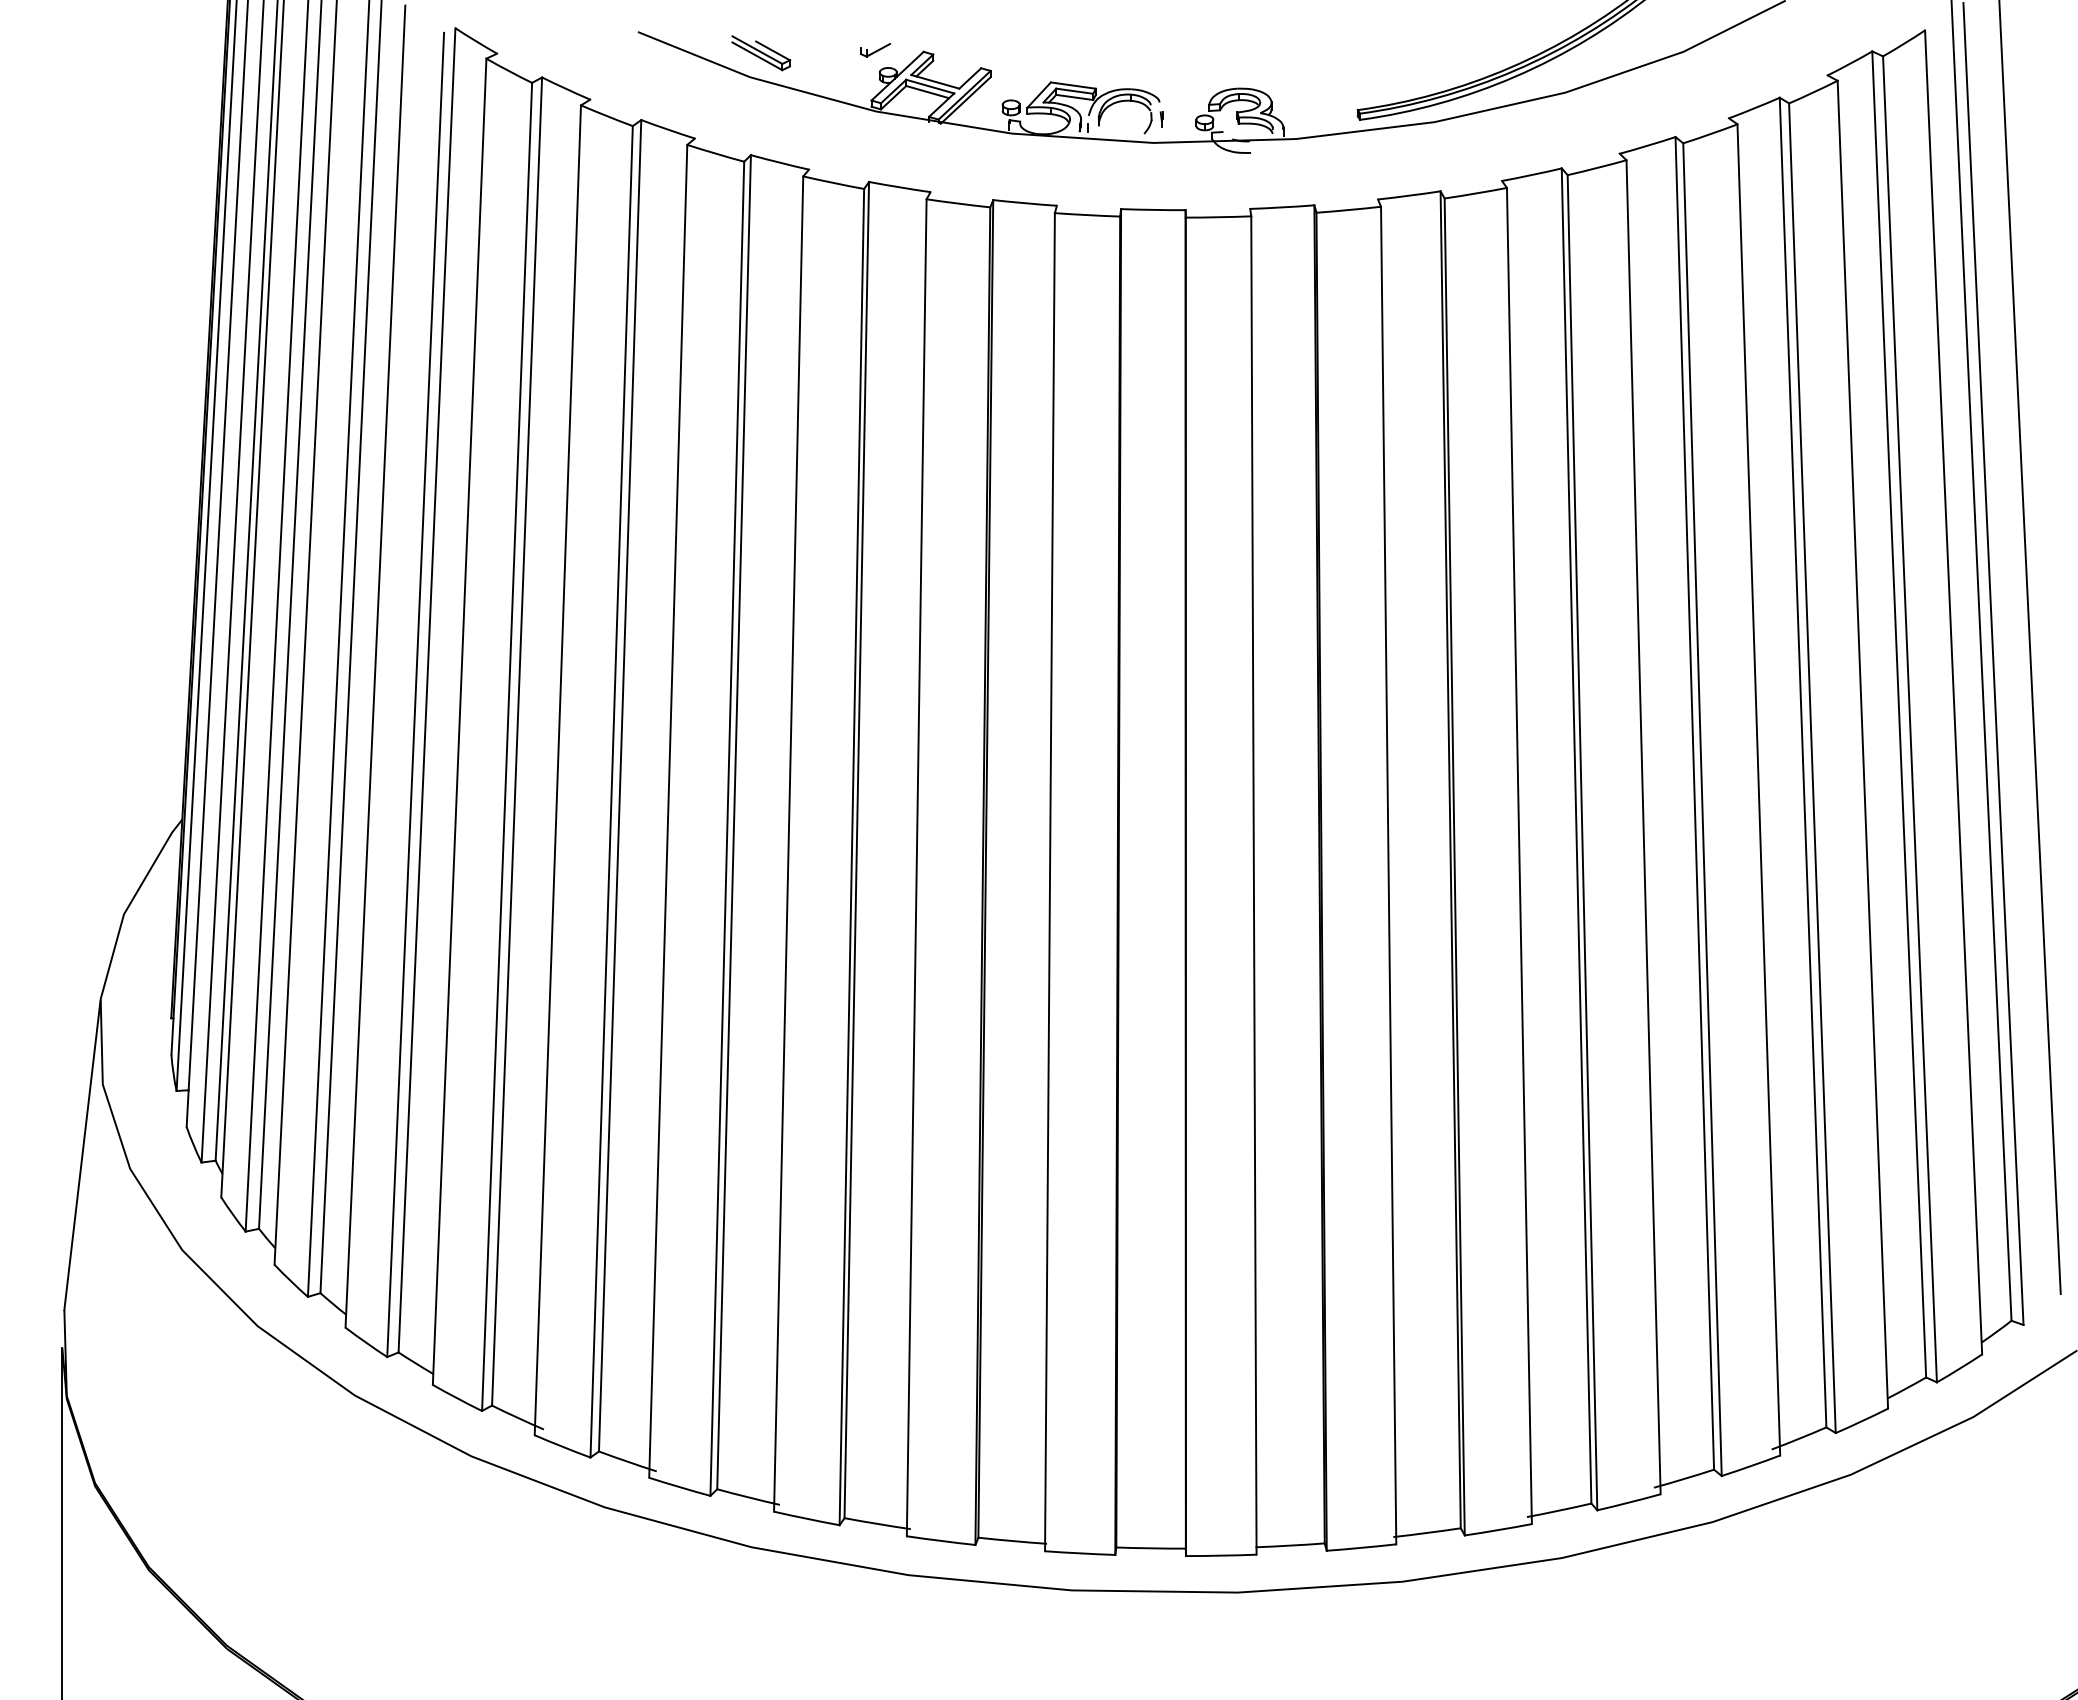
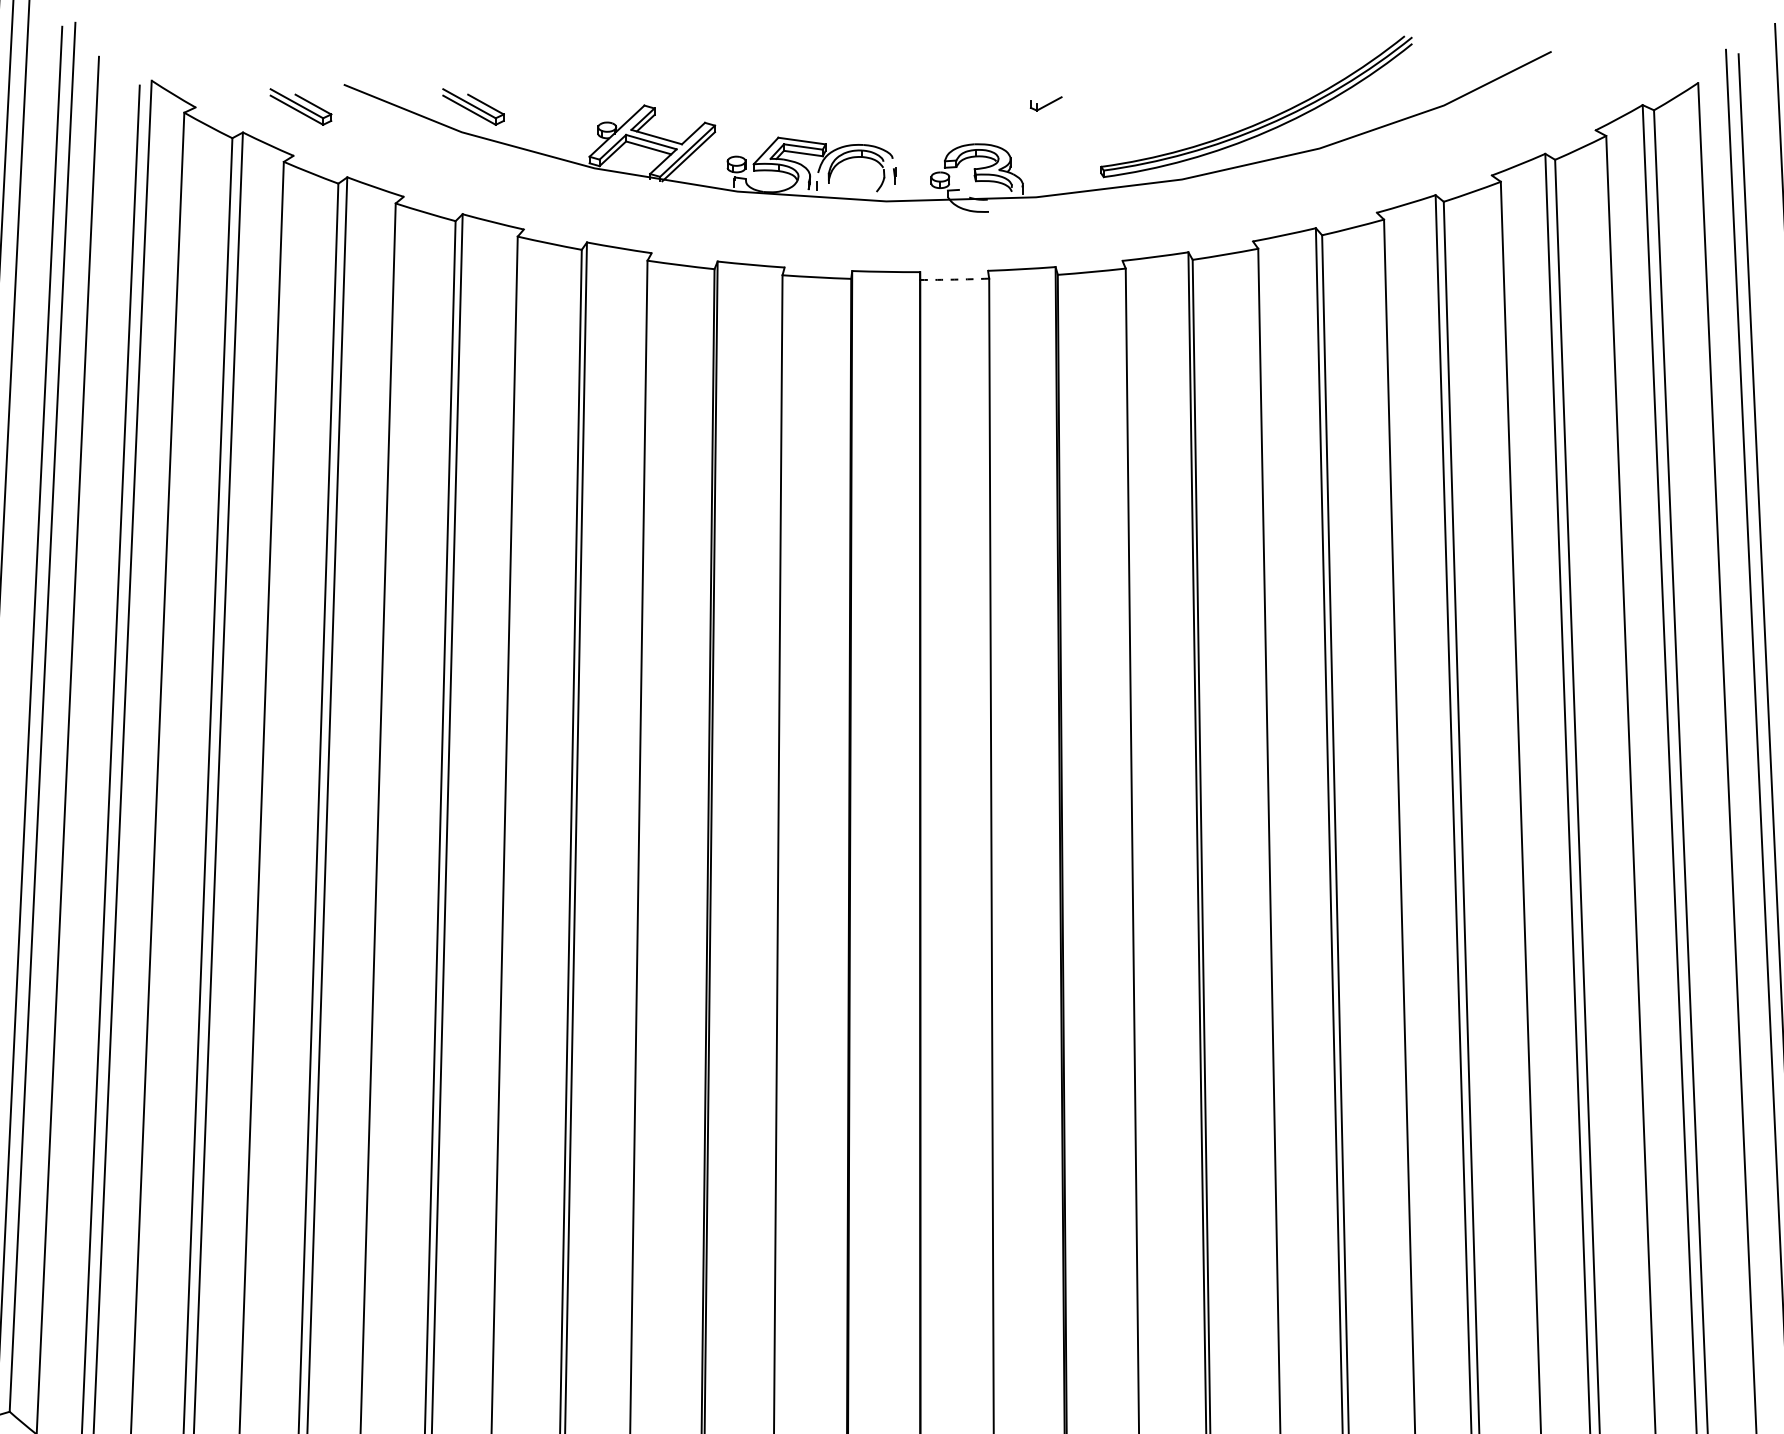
part: (875, 50) -> (1046, 104), moved
part: (597, 53) -> (301, 107), added
arc: (1218, 217) -> (954, 279), solid -> dashed

